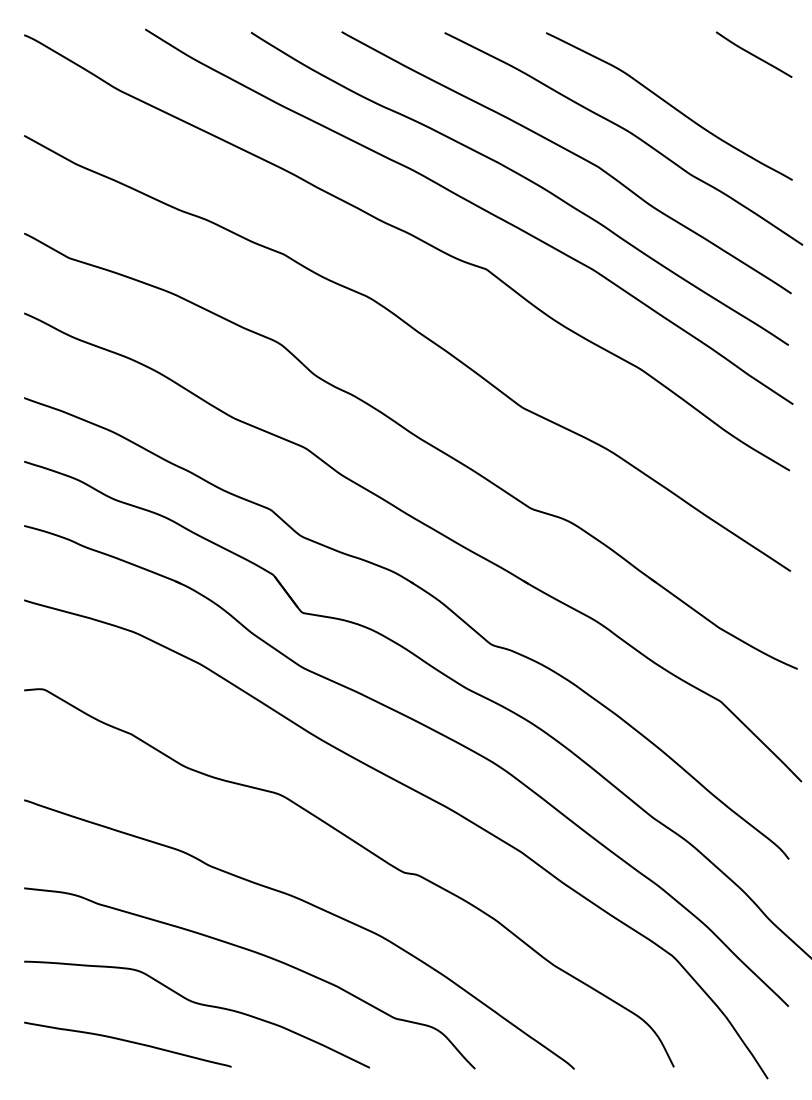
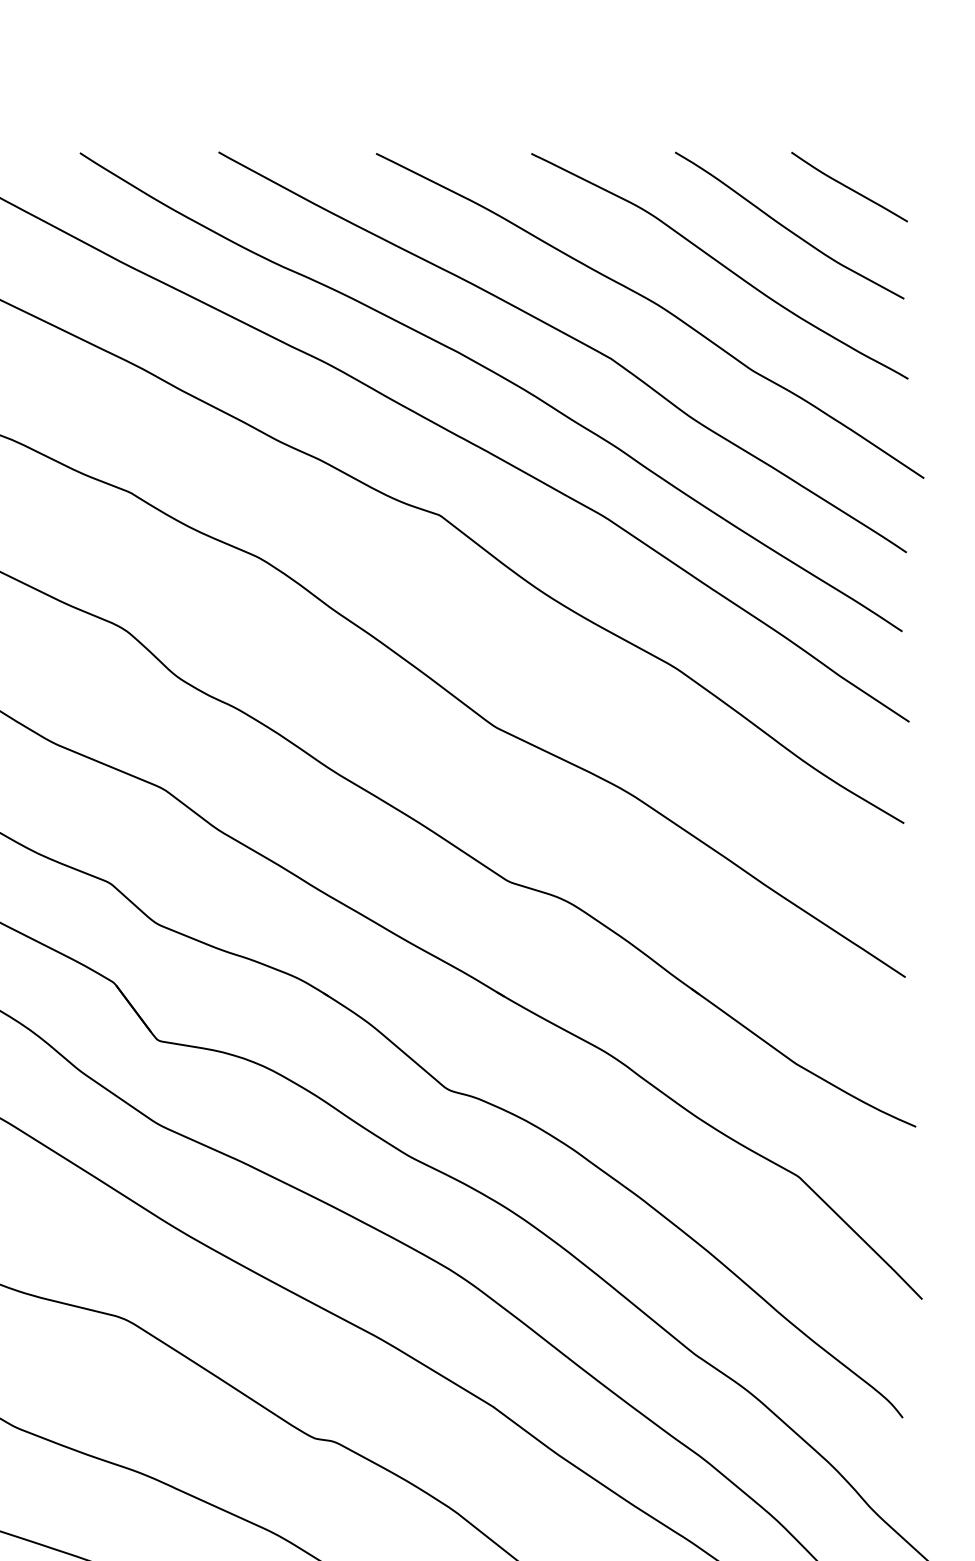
curve: (714, 81) -> (788, 228), added

